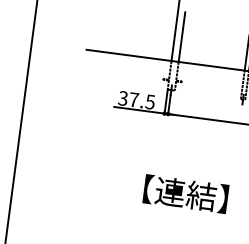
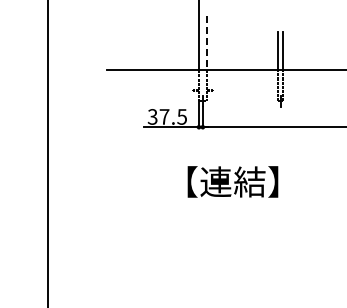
line: (181, 37) -> (206, 43), solid -> dashed
text: (185, 193) -> (232, 181), moved

